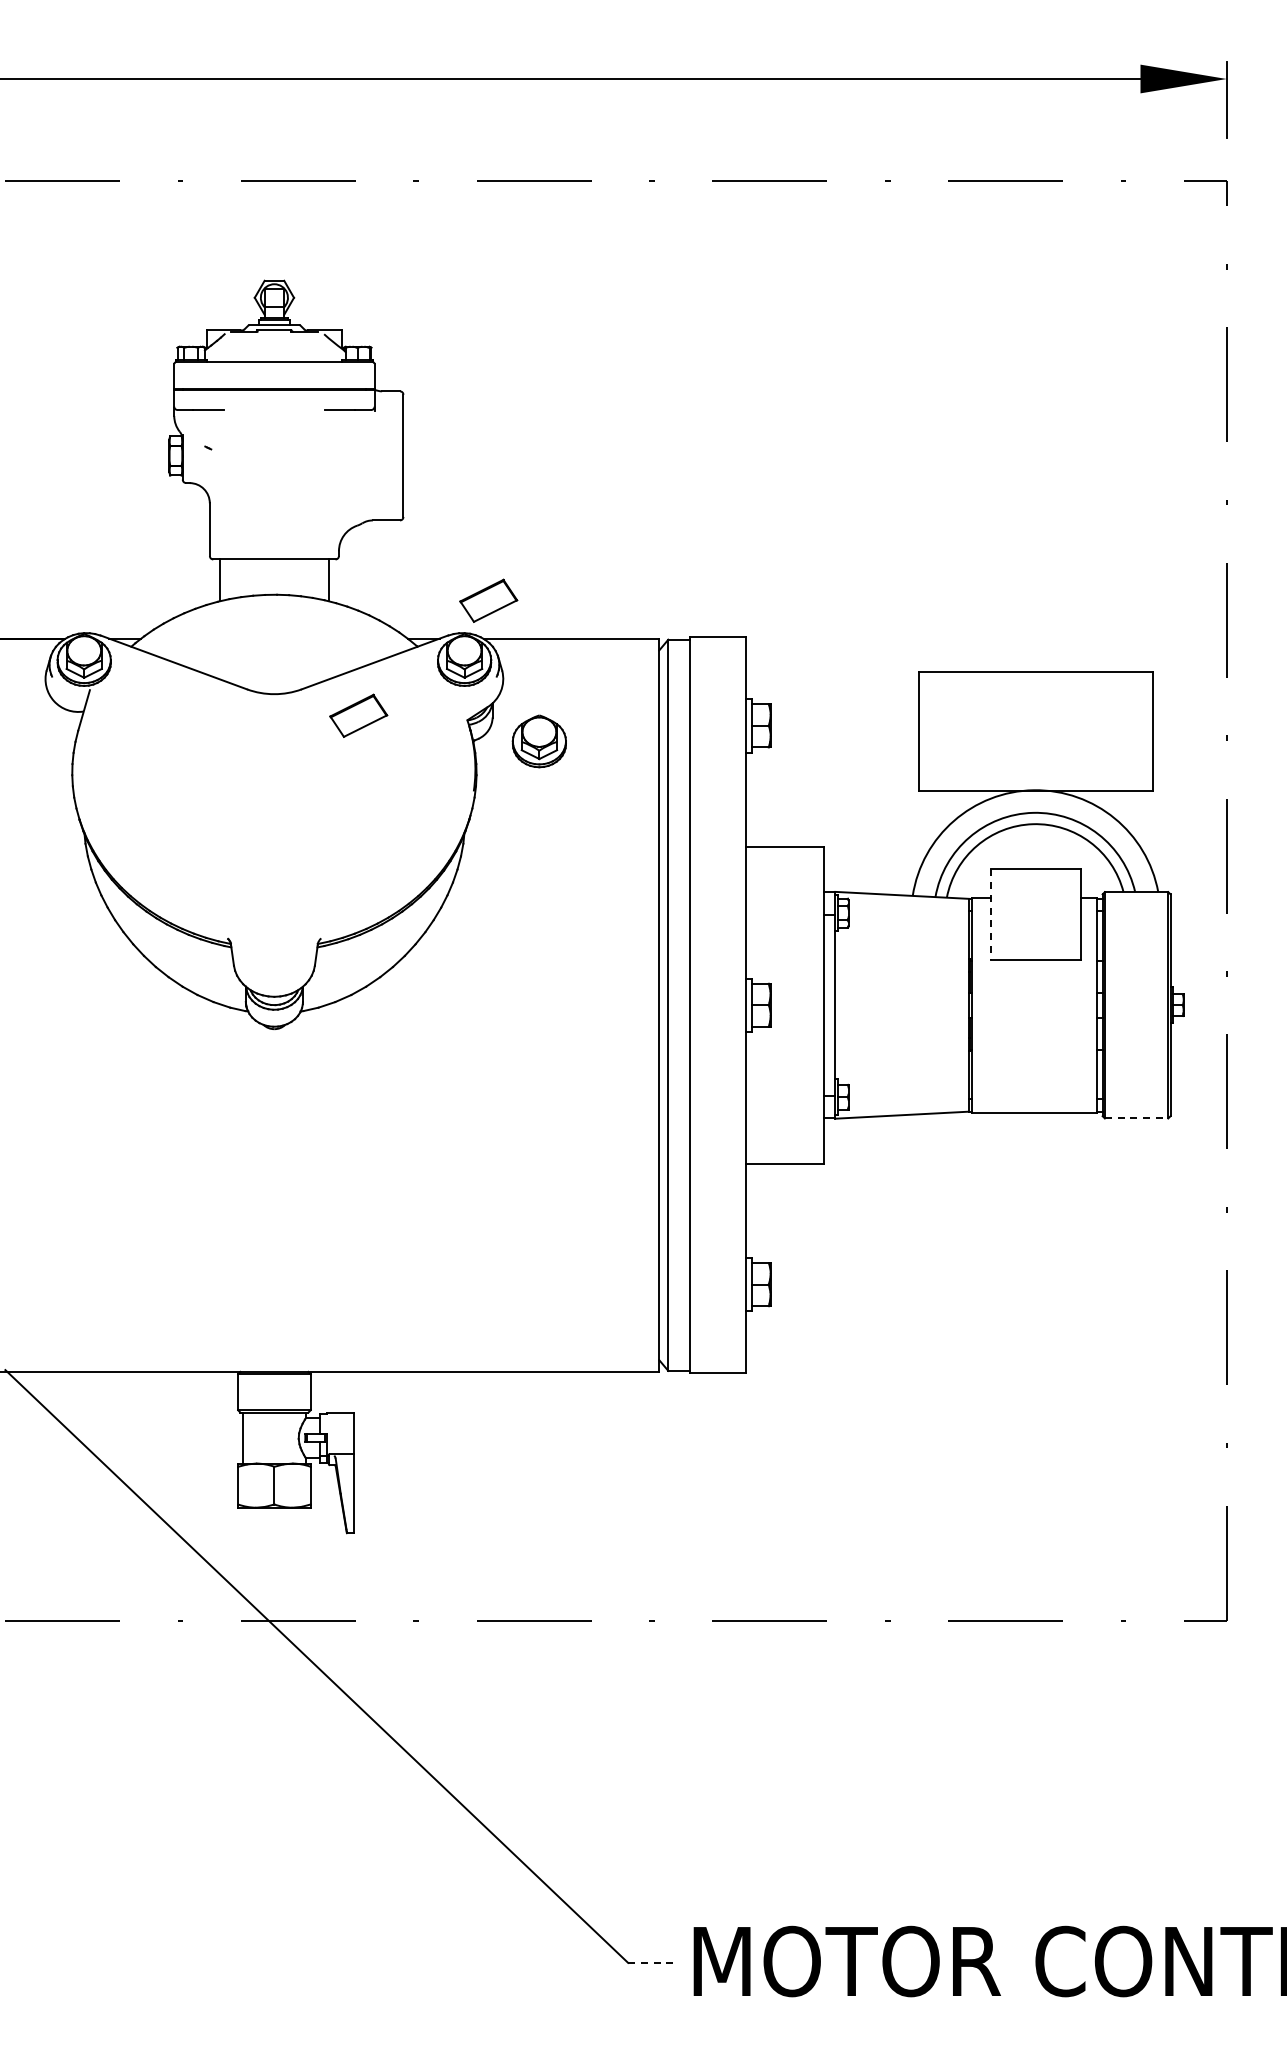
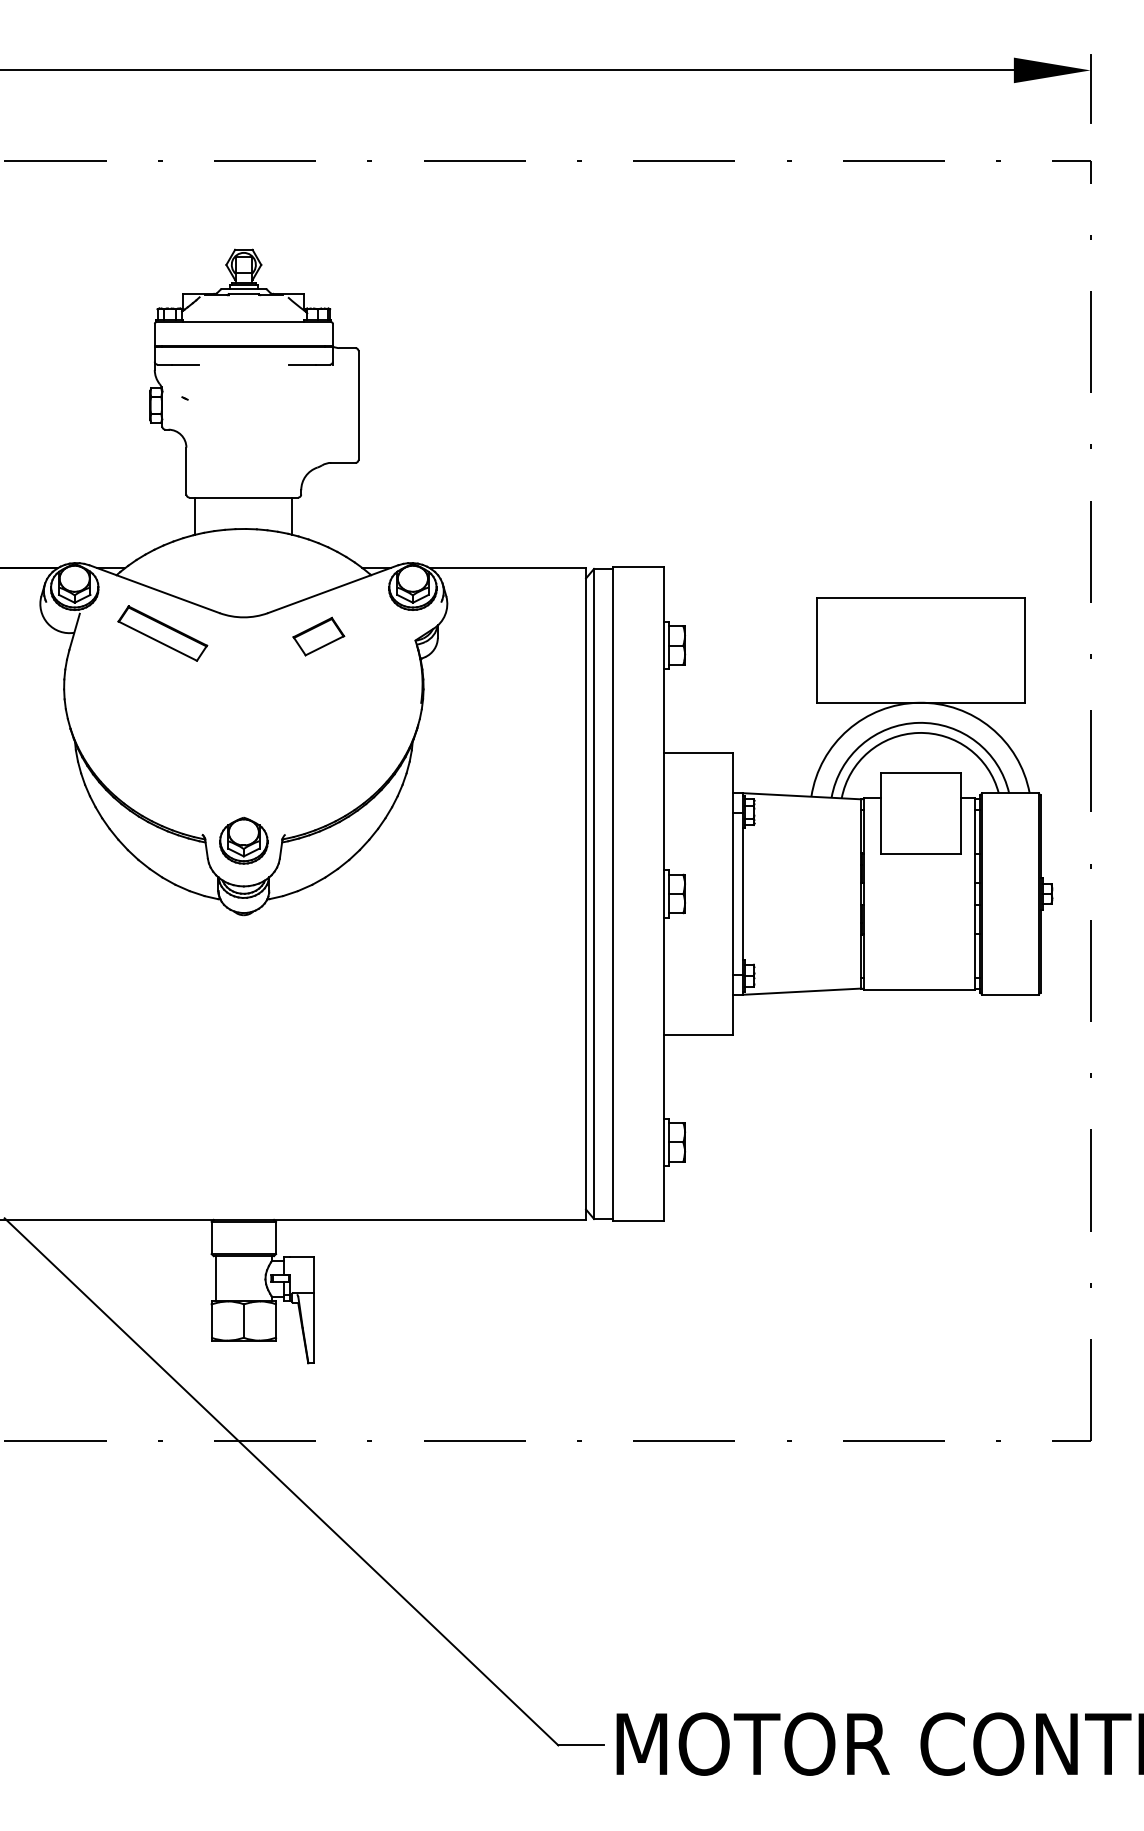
part: (488, 600) -> (434, 534), removed
part: (183, 712) -> (163, 633), added
part: (538, 741) -> (243, 840), moved
line: (990, 915) -> (880, 814), dashed -> solid
line: (1136, 1118) -> (1010, 994), dashed -> solid
line: (654, 1962) -> (581, 1745), dashed -> solid

